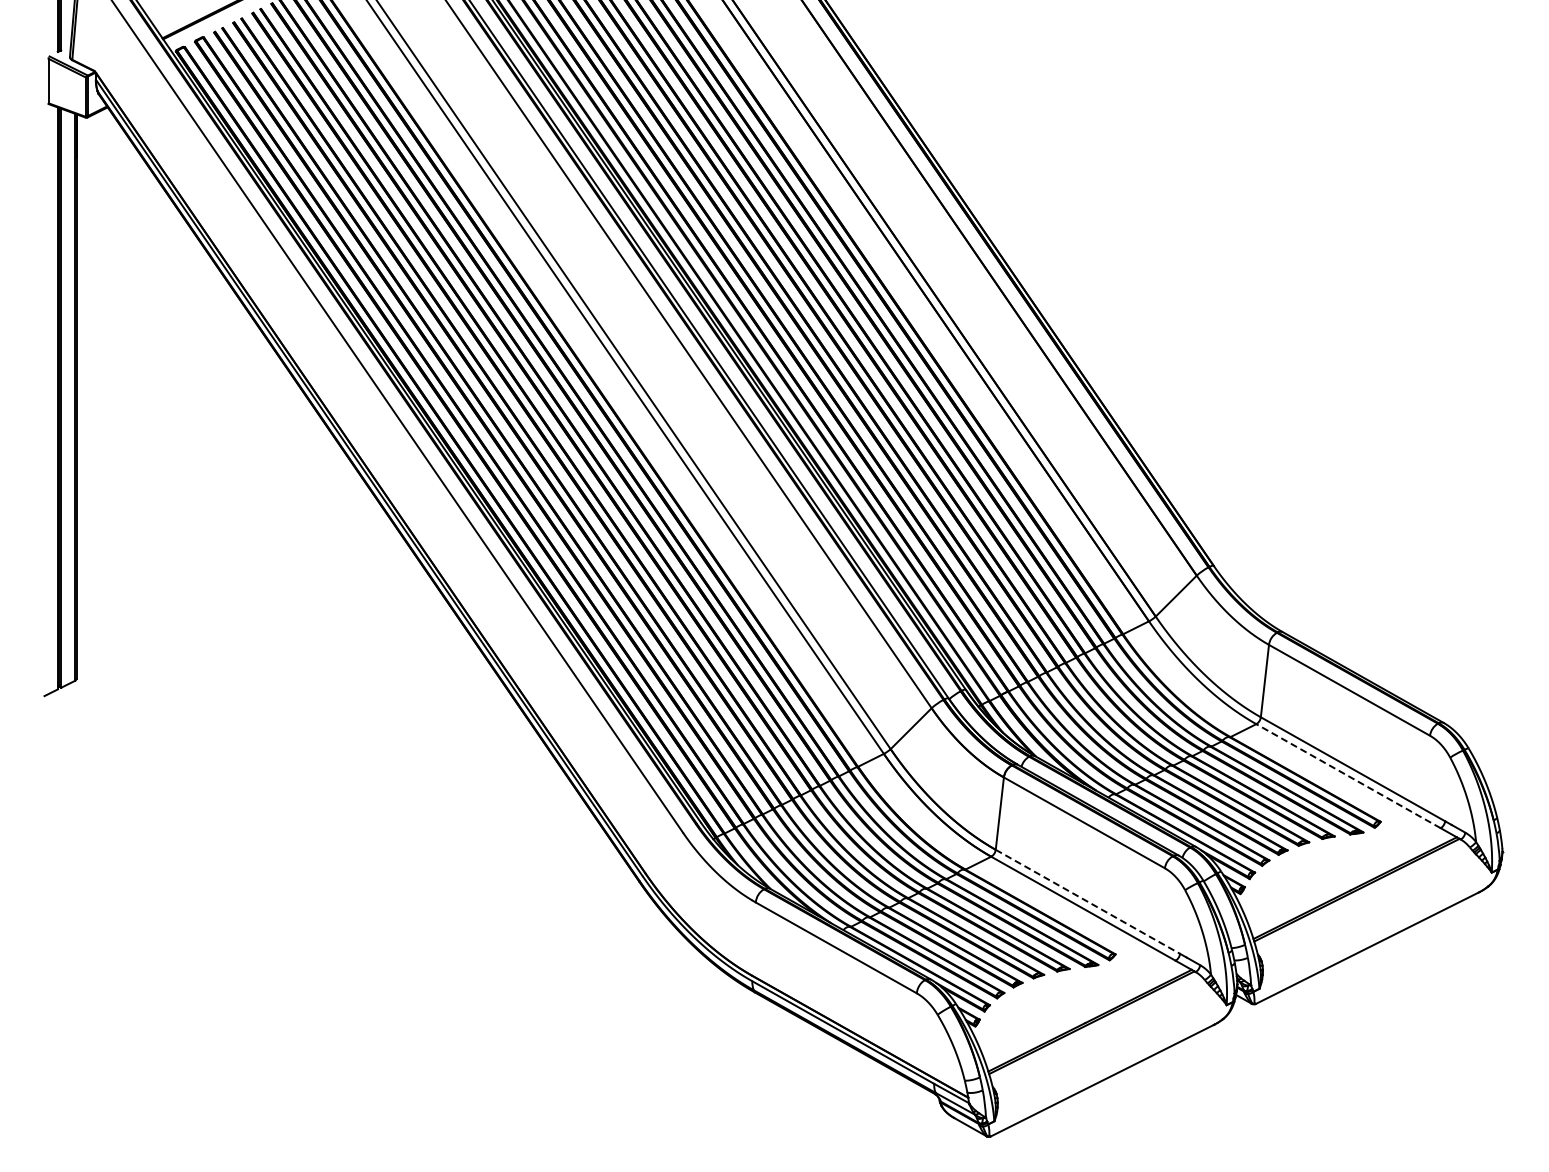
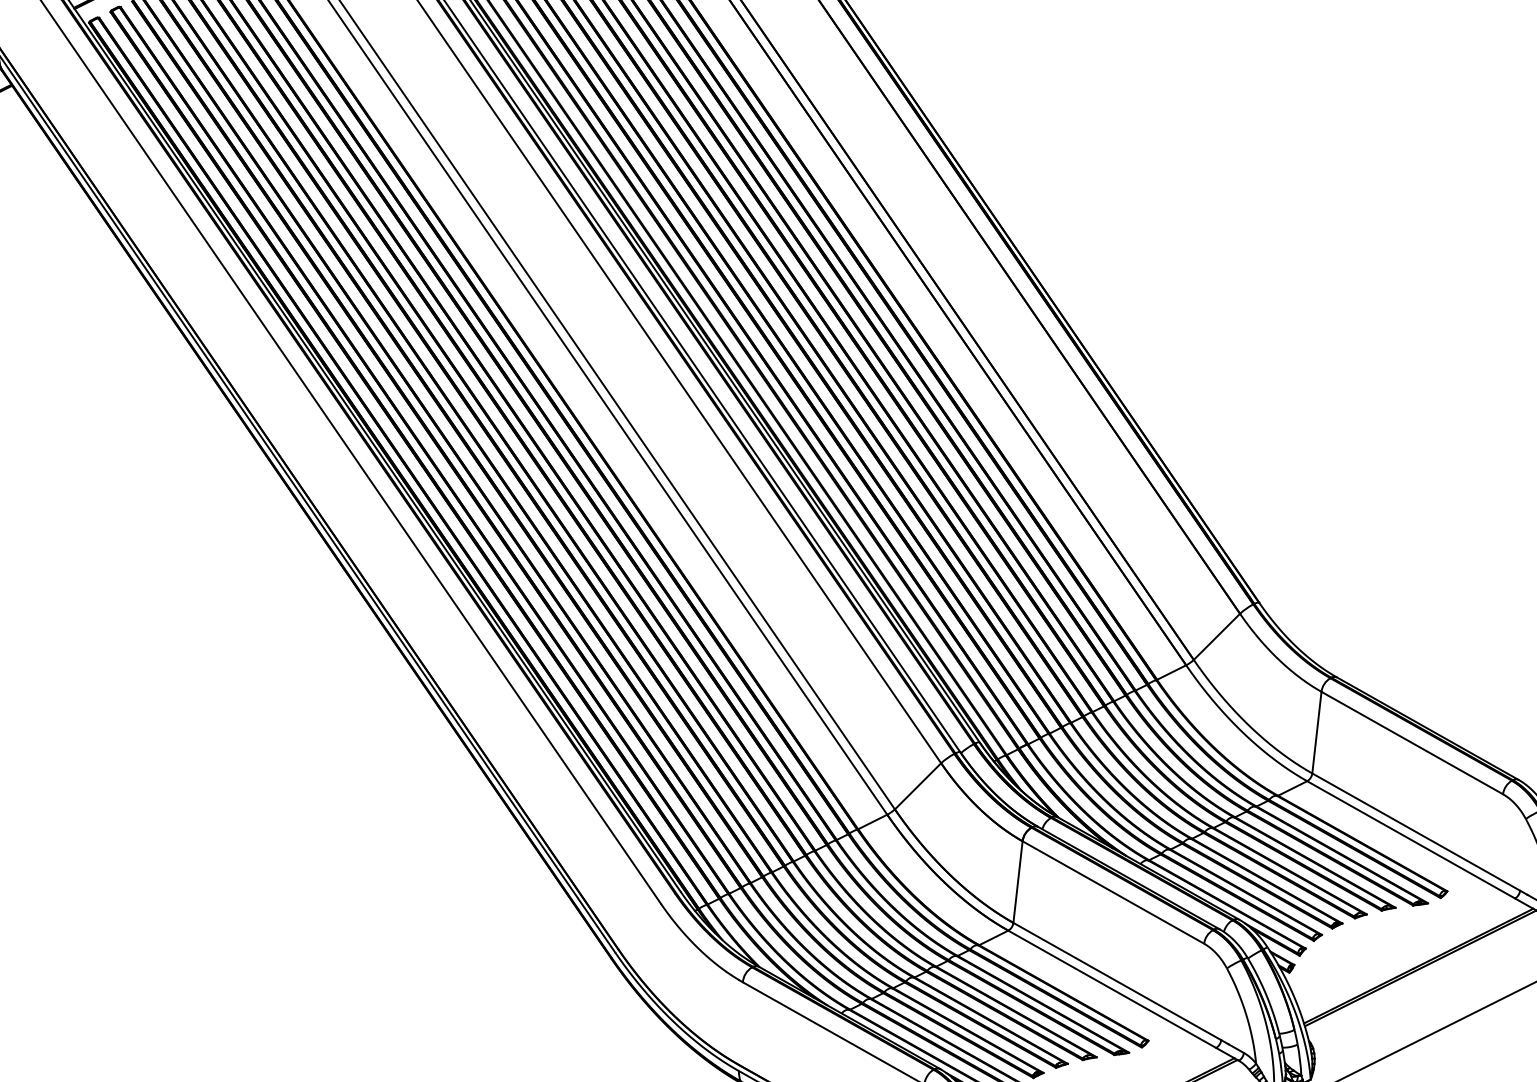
line: (1348, 776) -> (1411, 840), dashed -> solid
line: (1087, 901) -> (1116, 981), dashed -> solid

